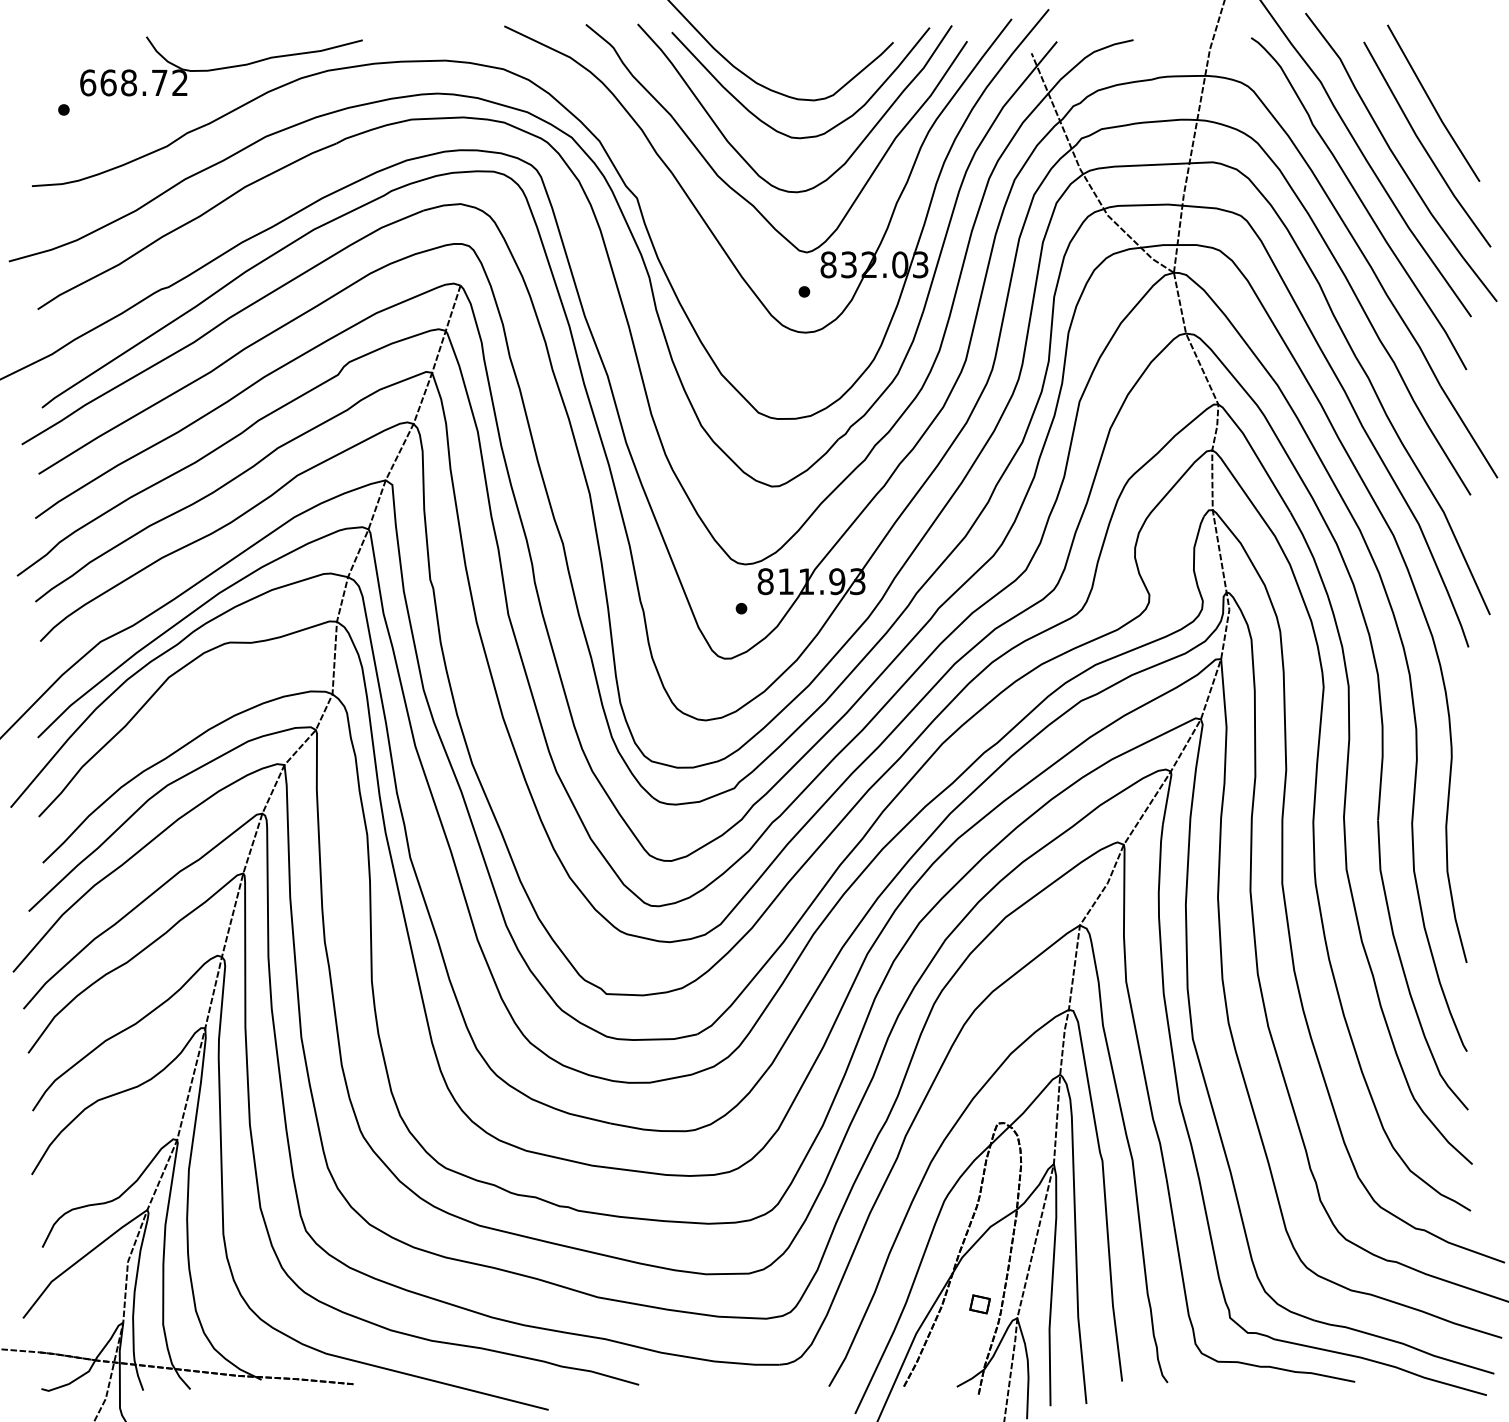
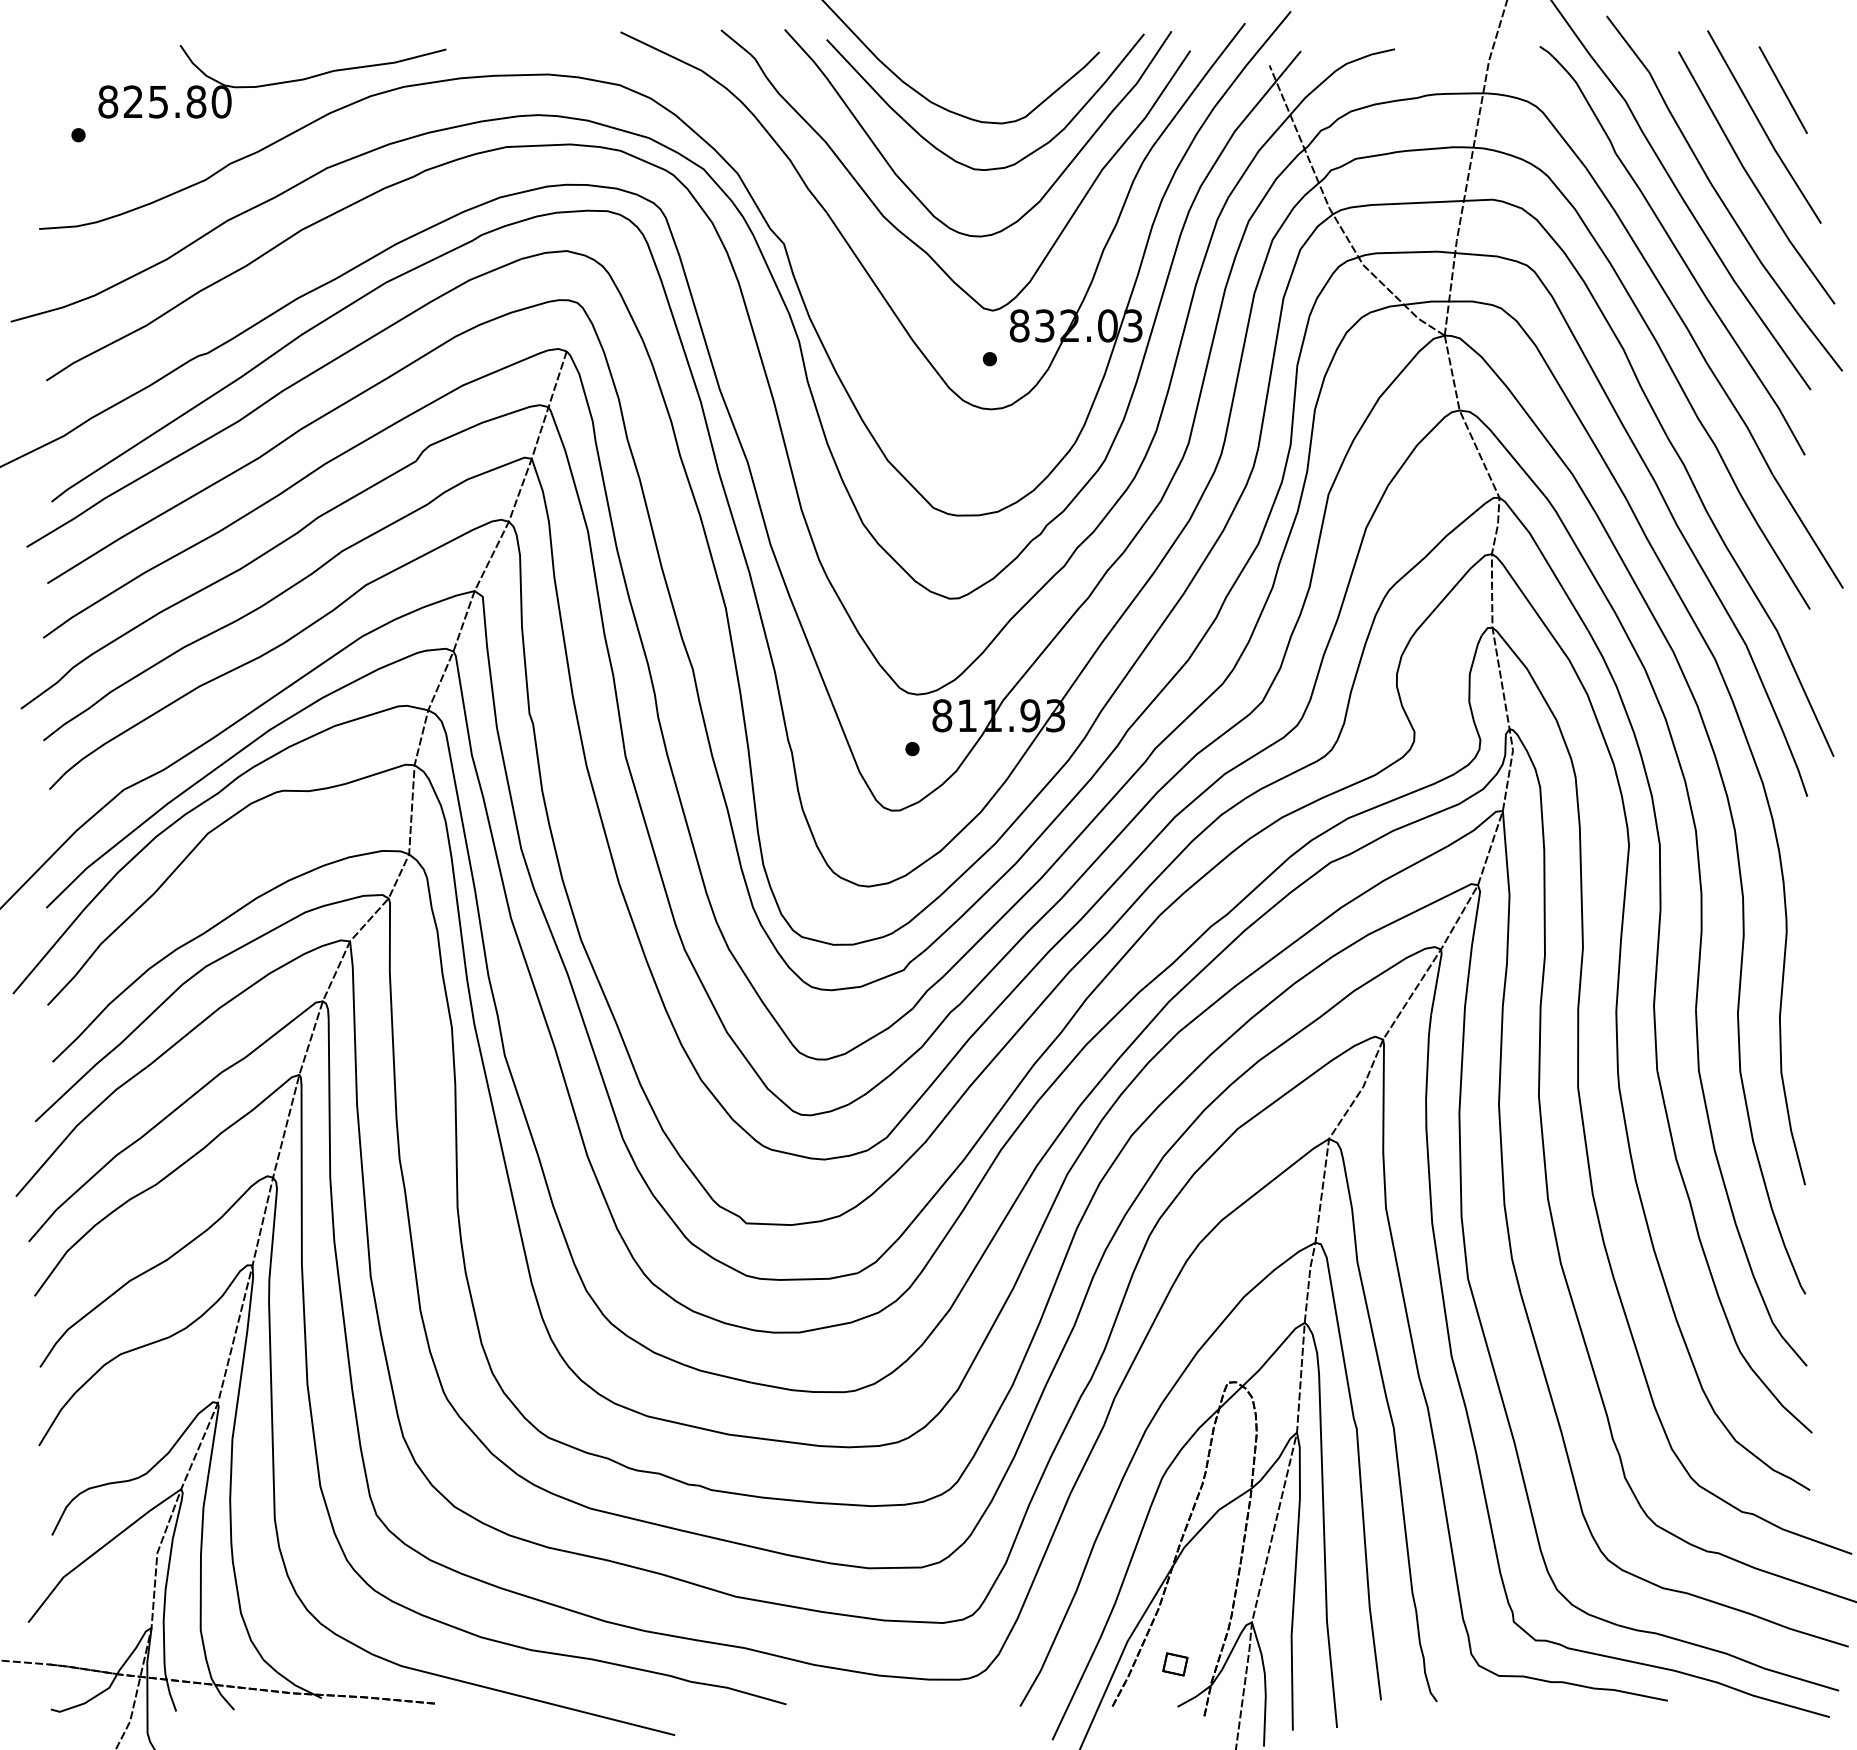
line: (1448, 72) -> (1782, 89), added
text: (134, 82) -> (165, 101), 668.72 -> 825.80
part: (979, 1304) -> (1174, 1664), moved

